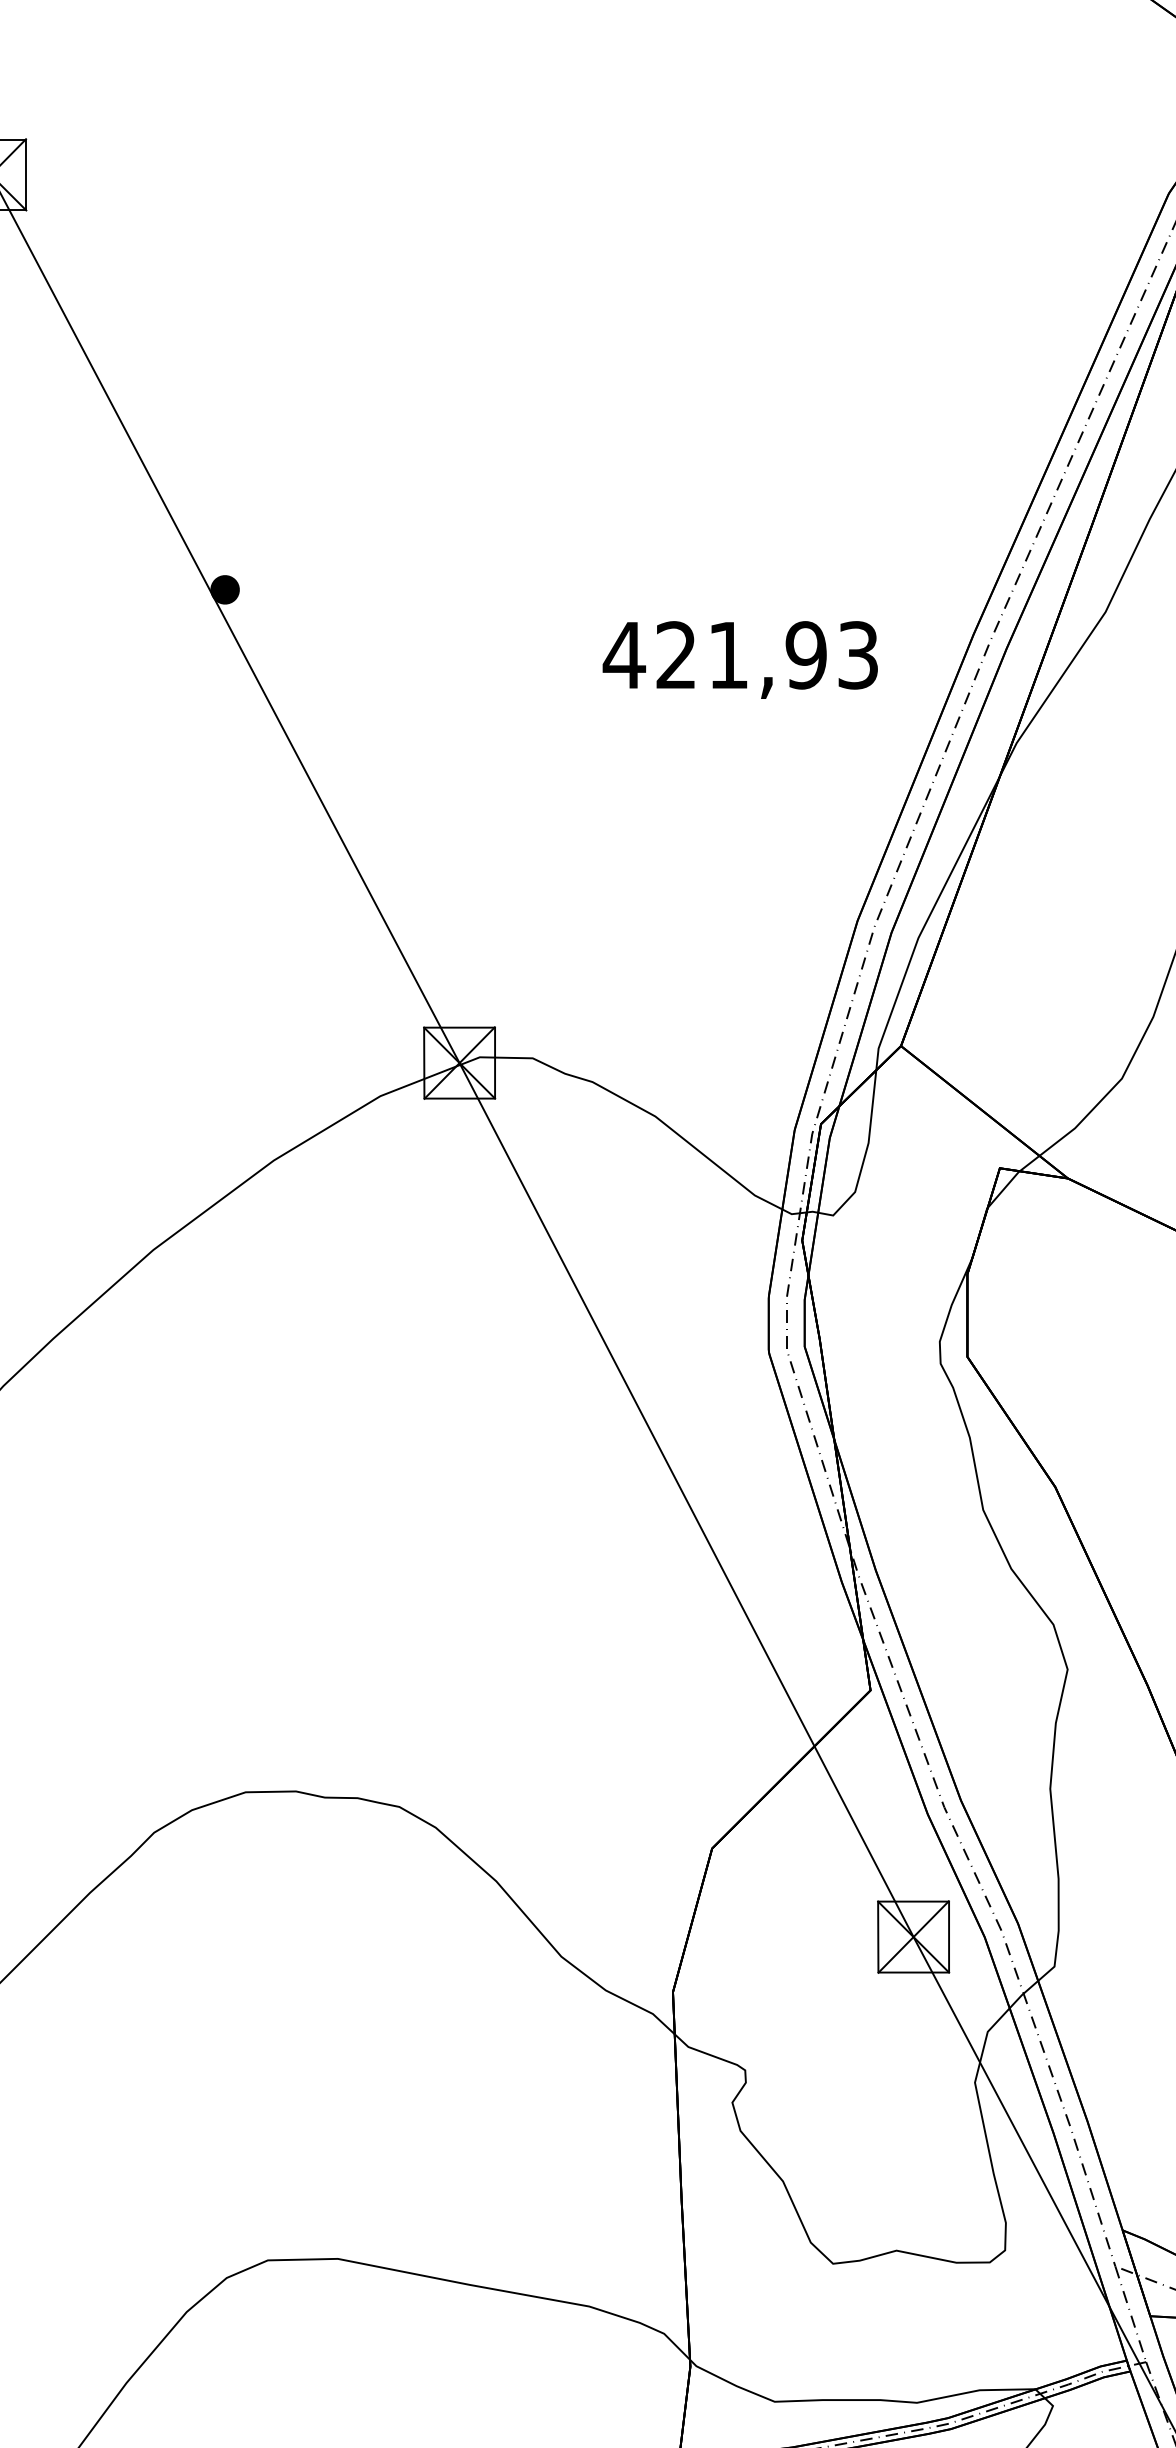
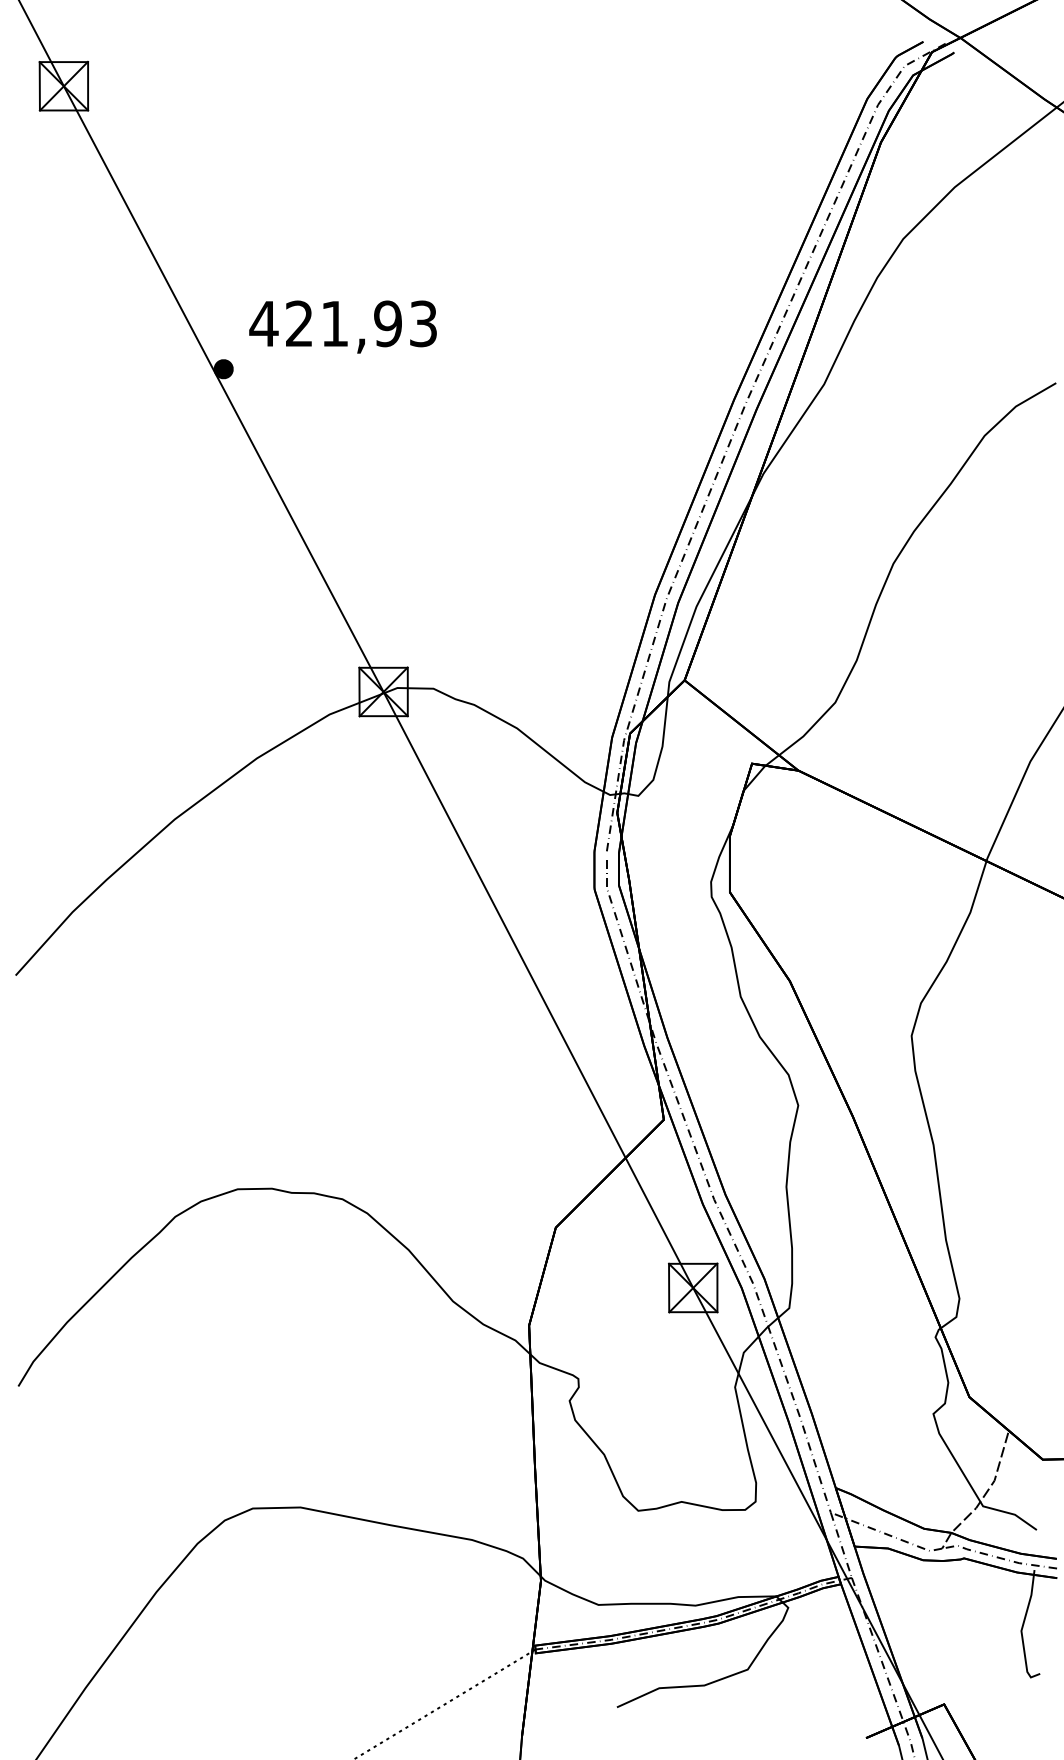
text: (739, 659) -> (342, 326), moved

